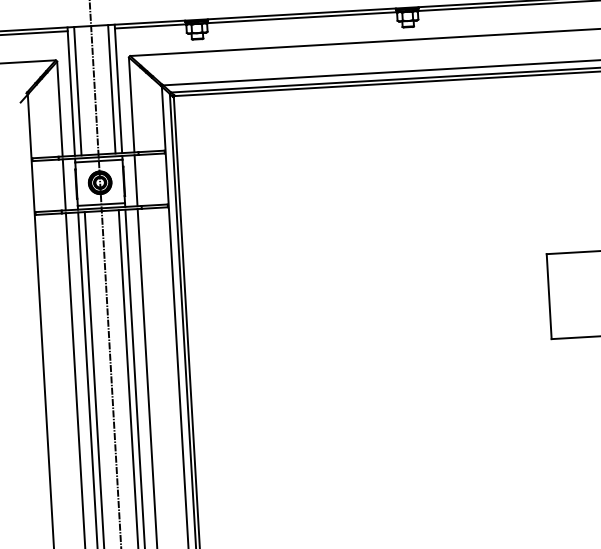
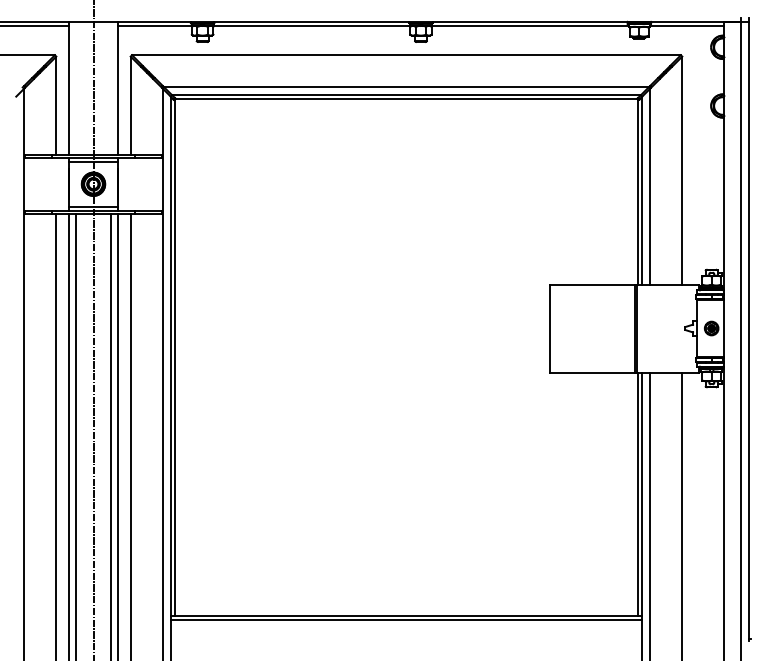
line: (112, 88) -> (111, 87), removed
line: (77, 90) -> (75, 87), removed
line: (135, 179) -> (130, 183), removed
line: (64, 184) -> (56, 183), removed

